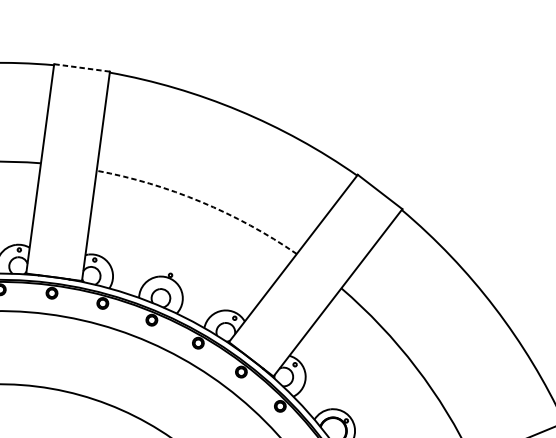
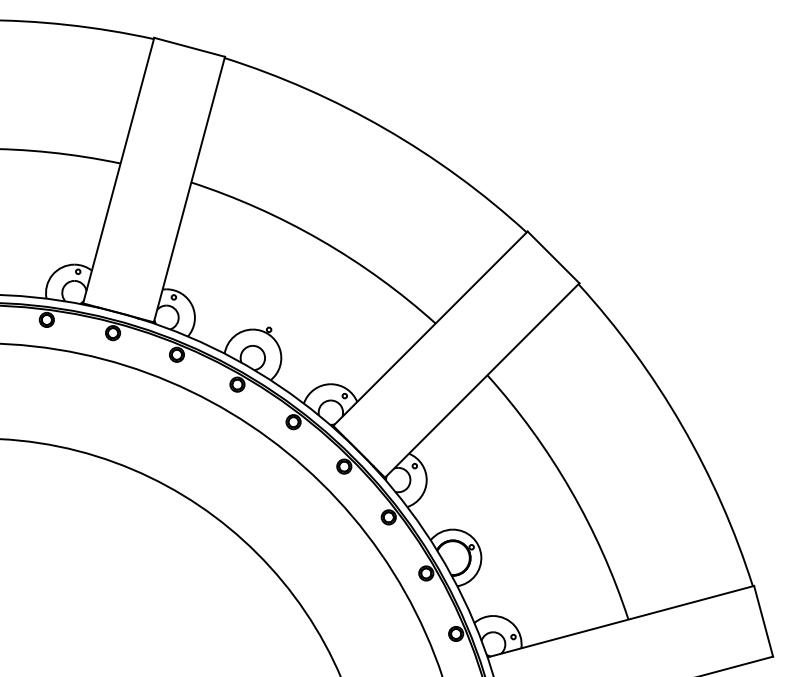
line: (81, 68) -> (189, 47), dashed -> solid
arc: (200, 202) -> (320, 240), dashed -> solid

